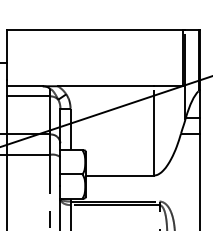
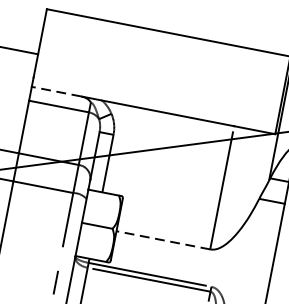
line: (24, 86) -> (55, 91), solid -> dashed
line: (119, 175) -> (163, 240), solid -> dashed

